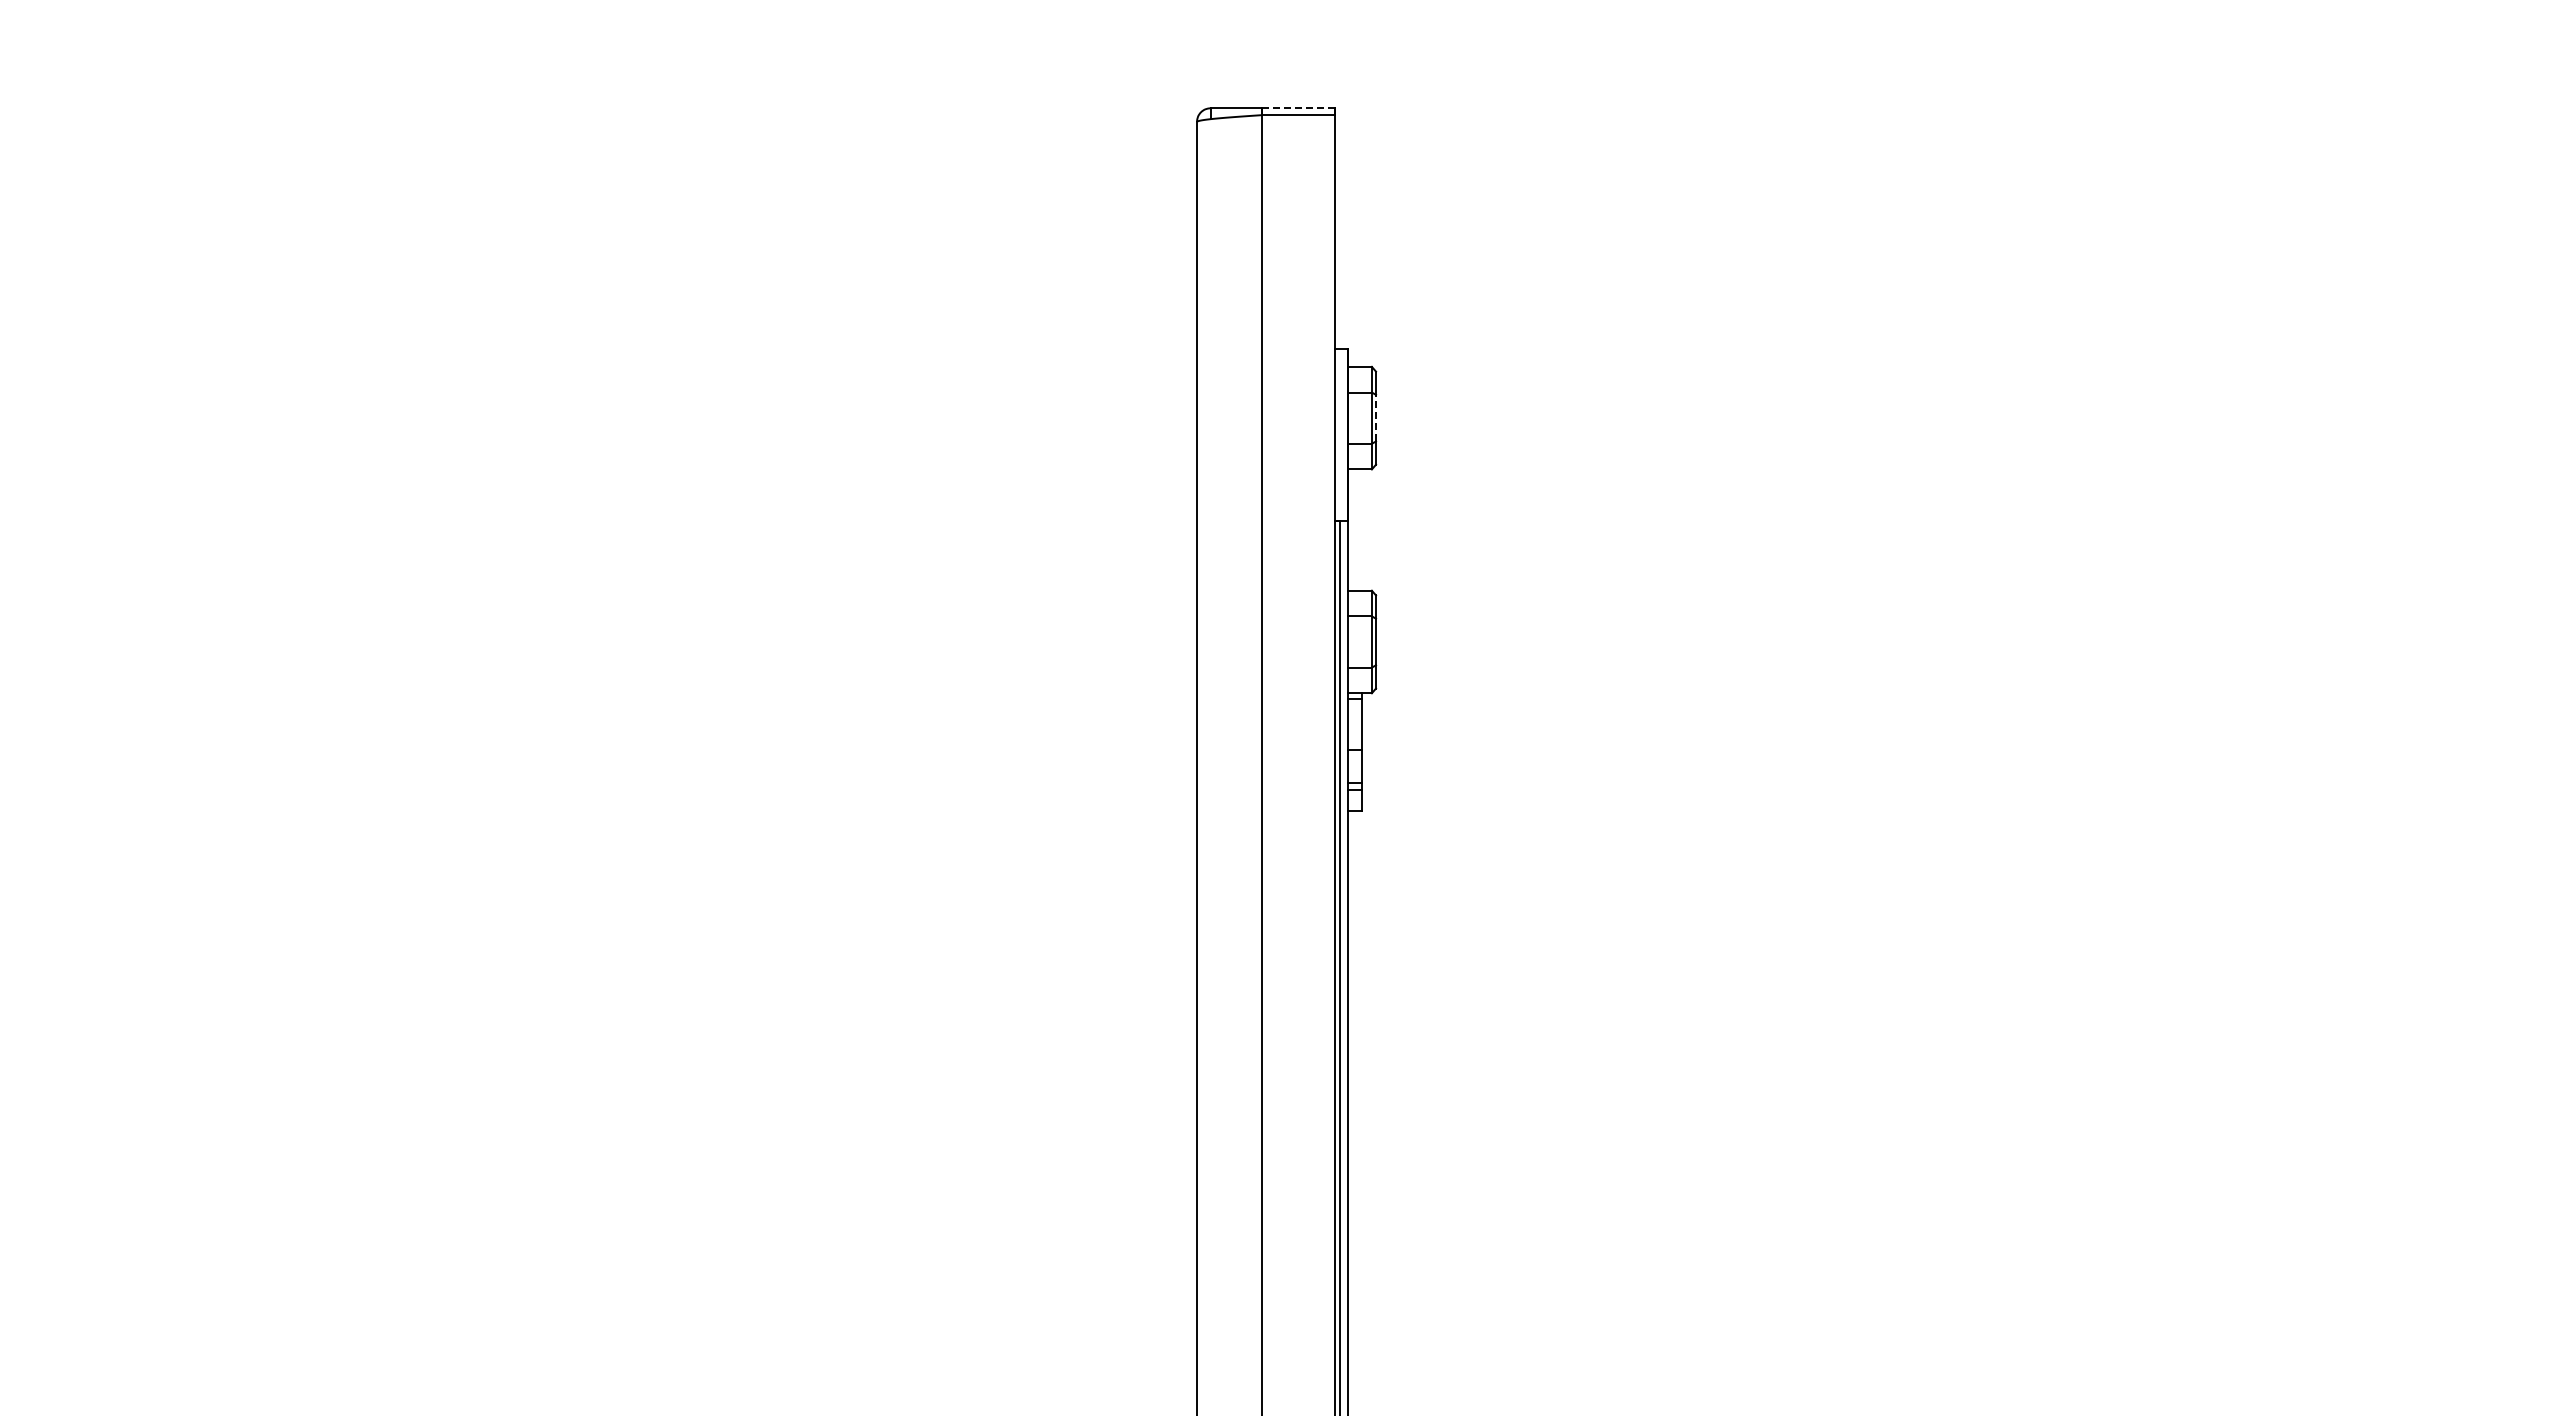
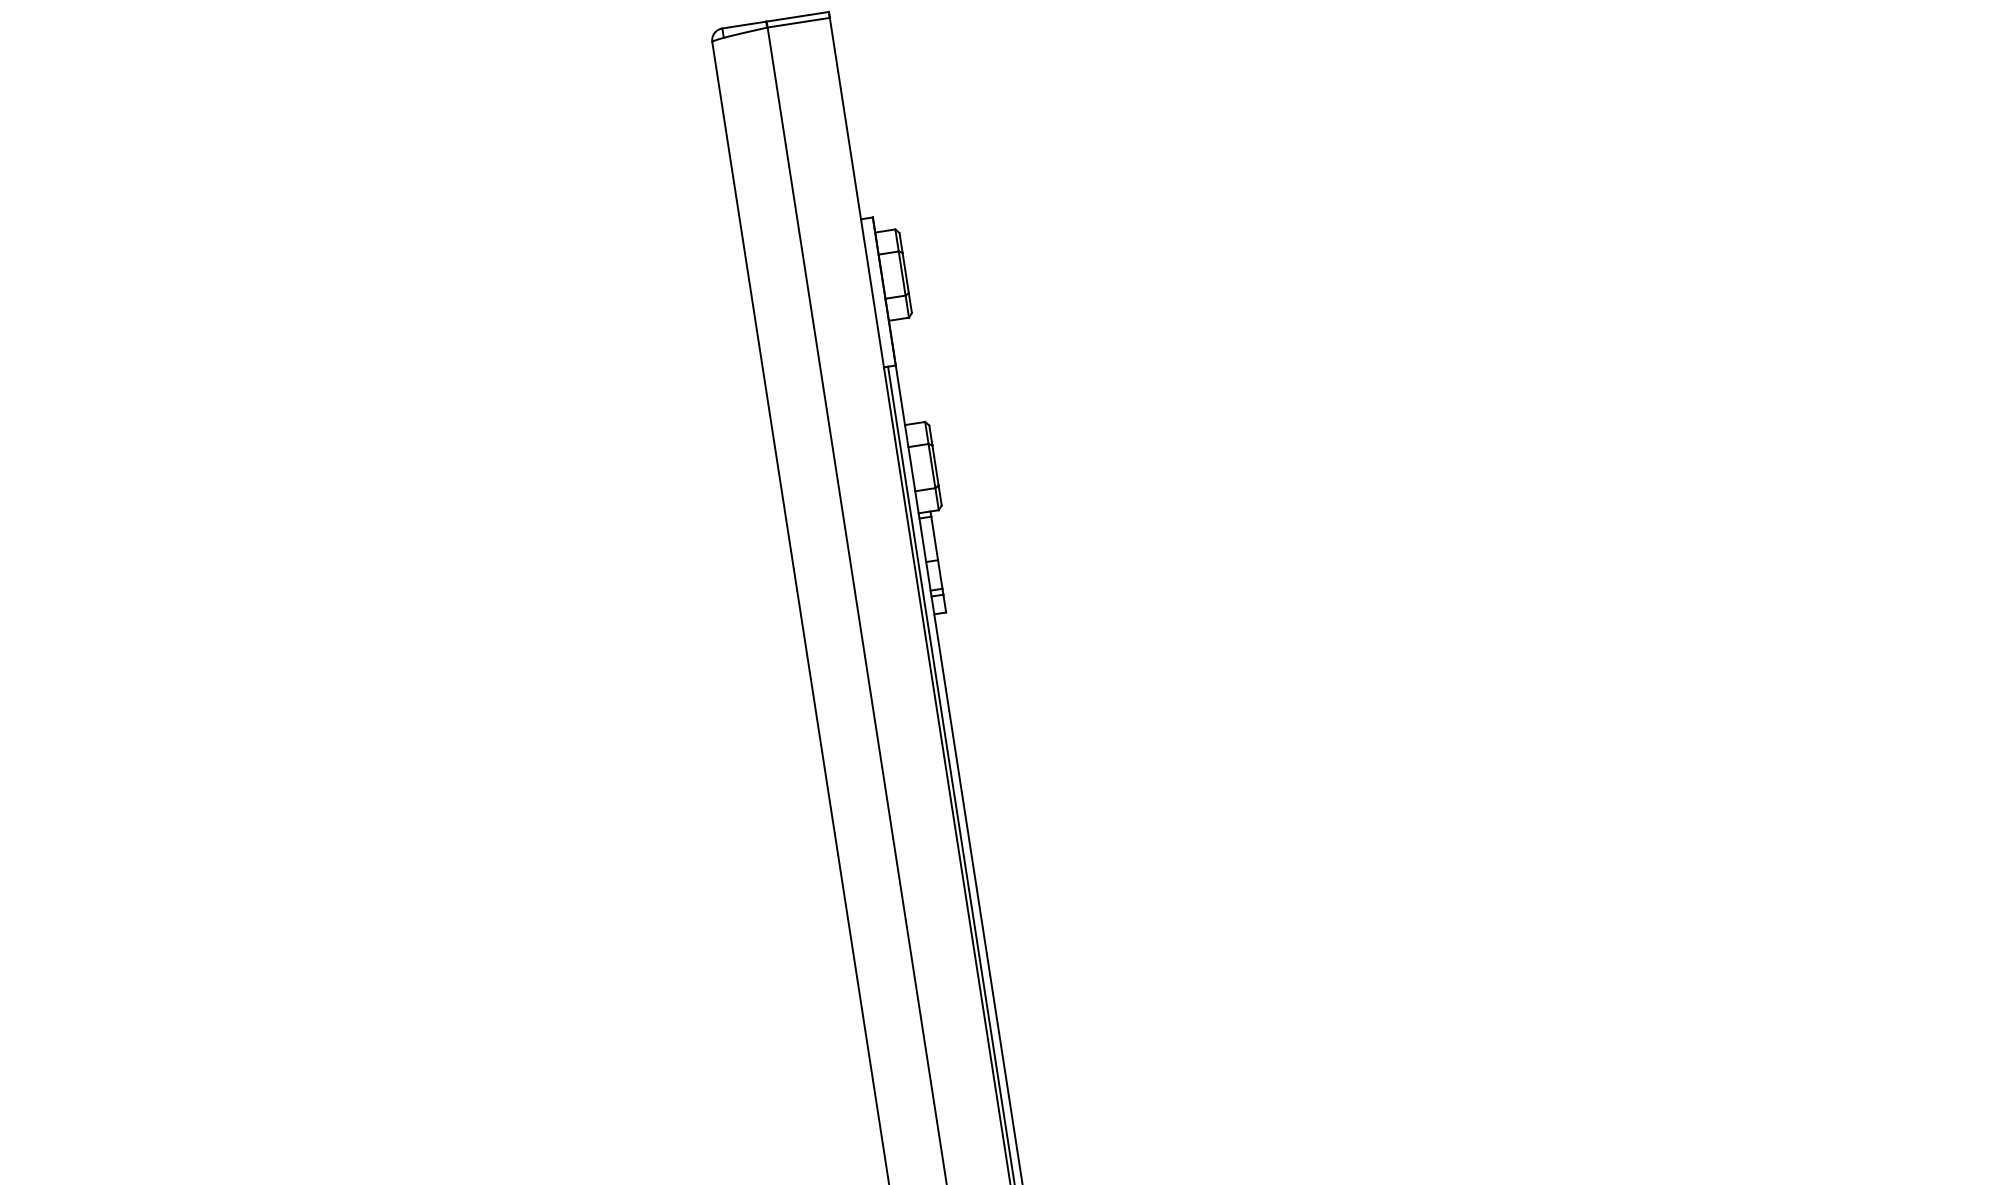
line: (1298, 108) -> (797, 17), dashed -> solid
line: (1376, 417) -> (906, 272), dashed -> solid

